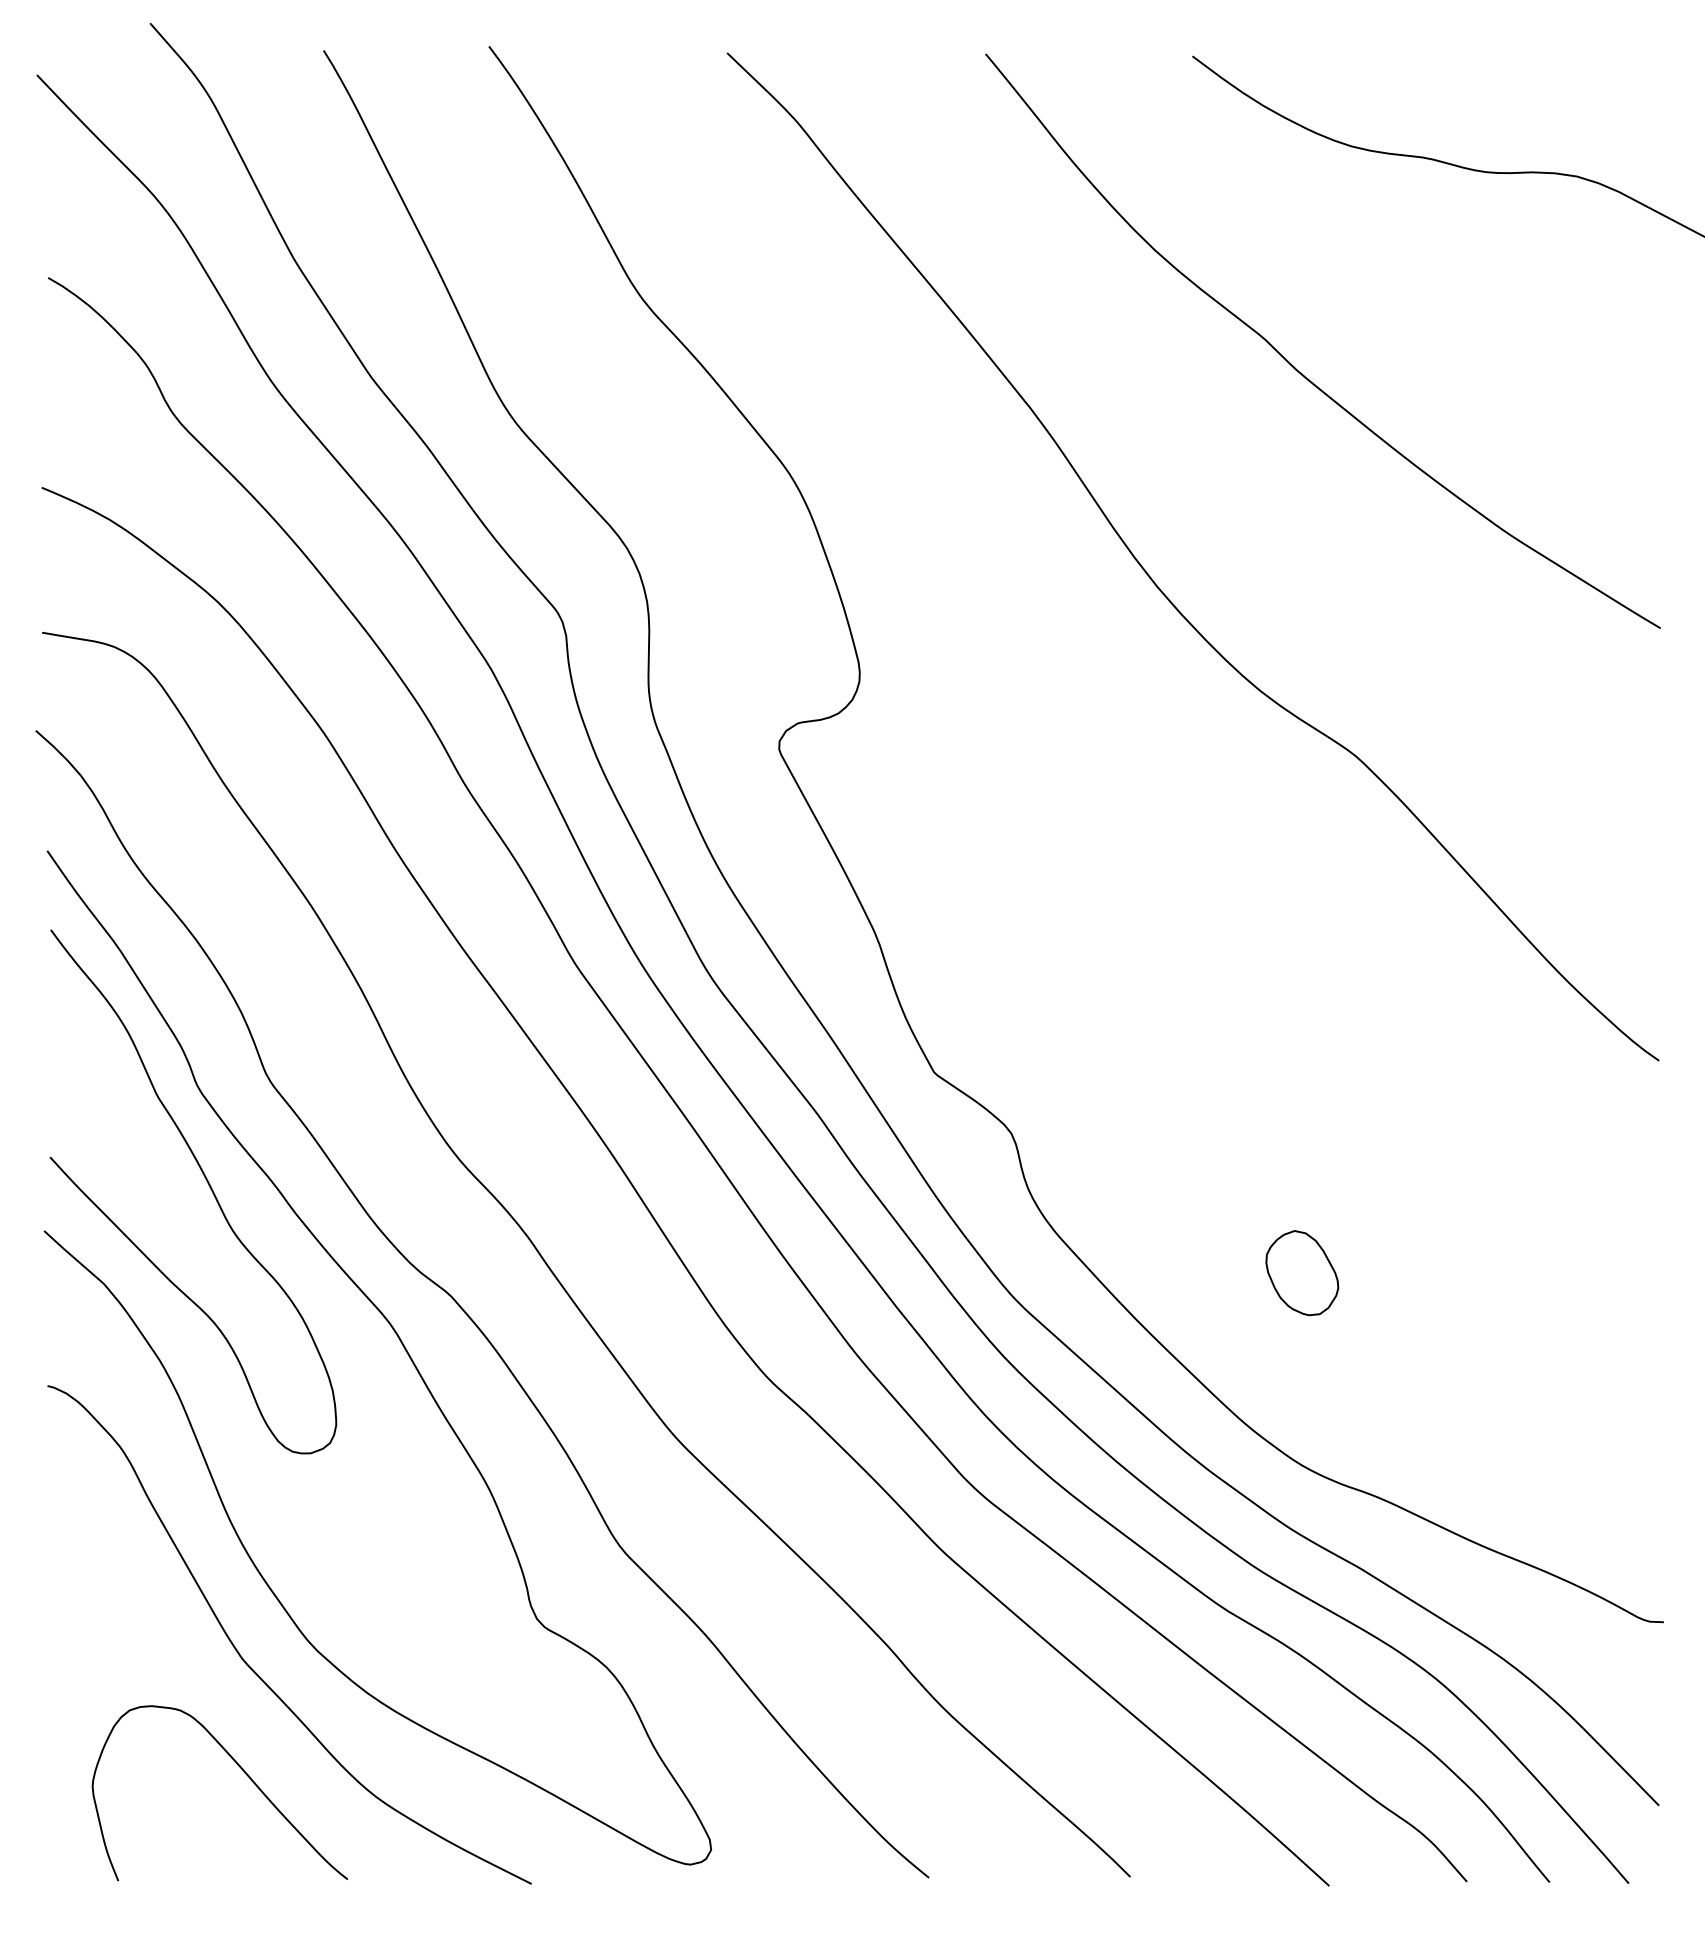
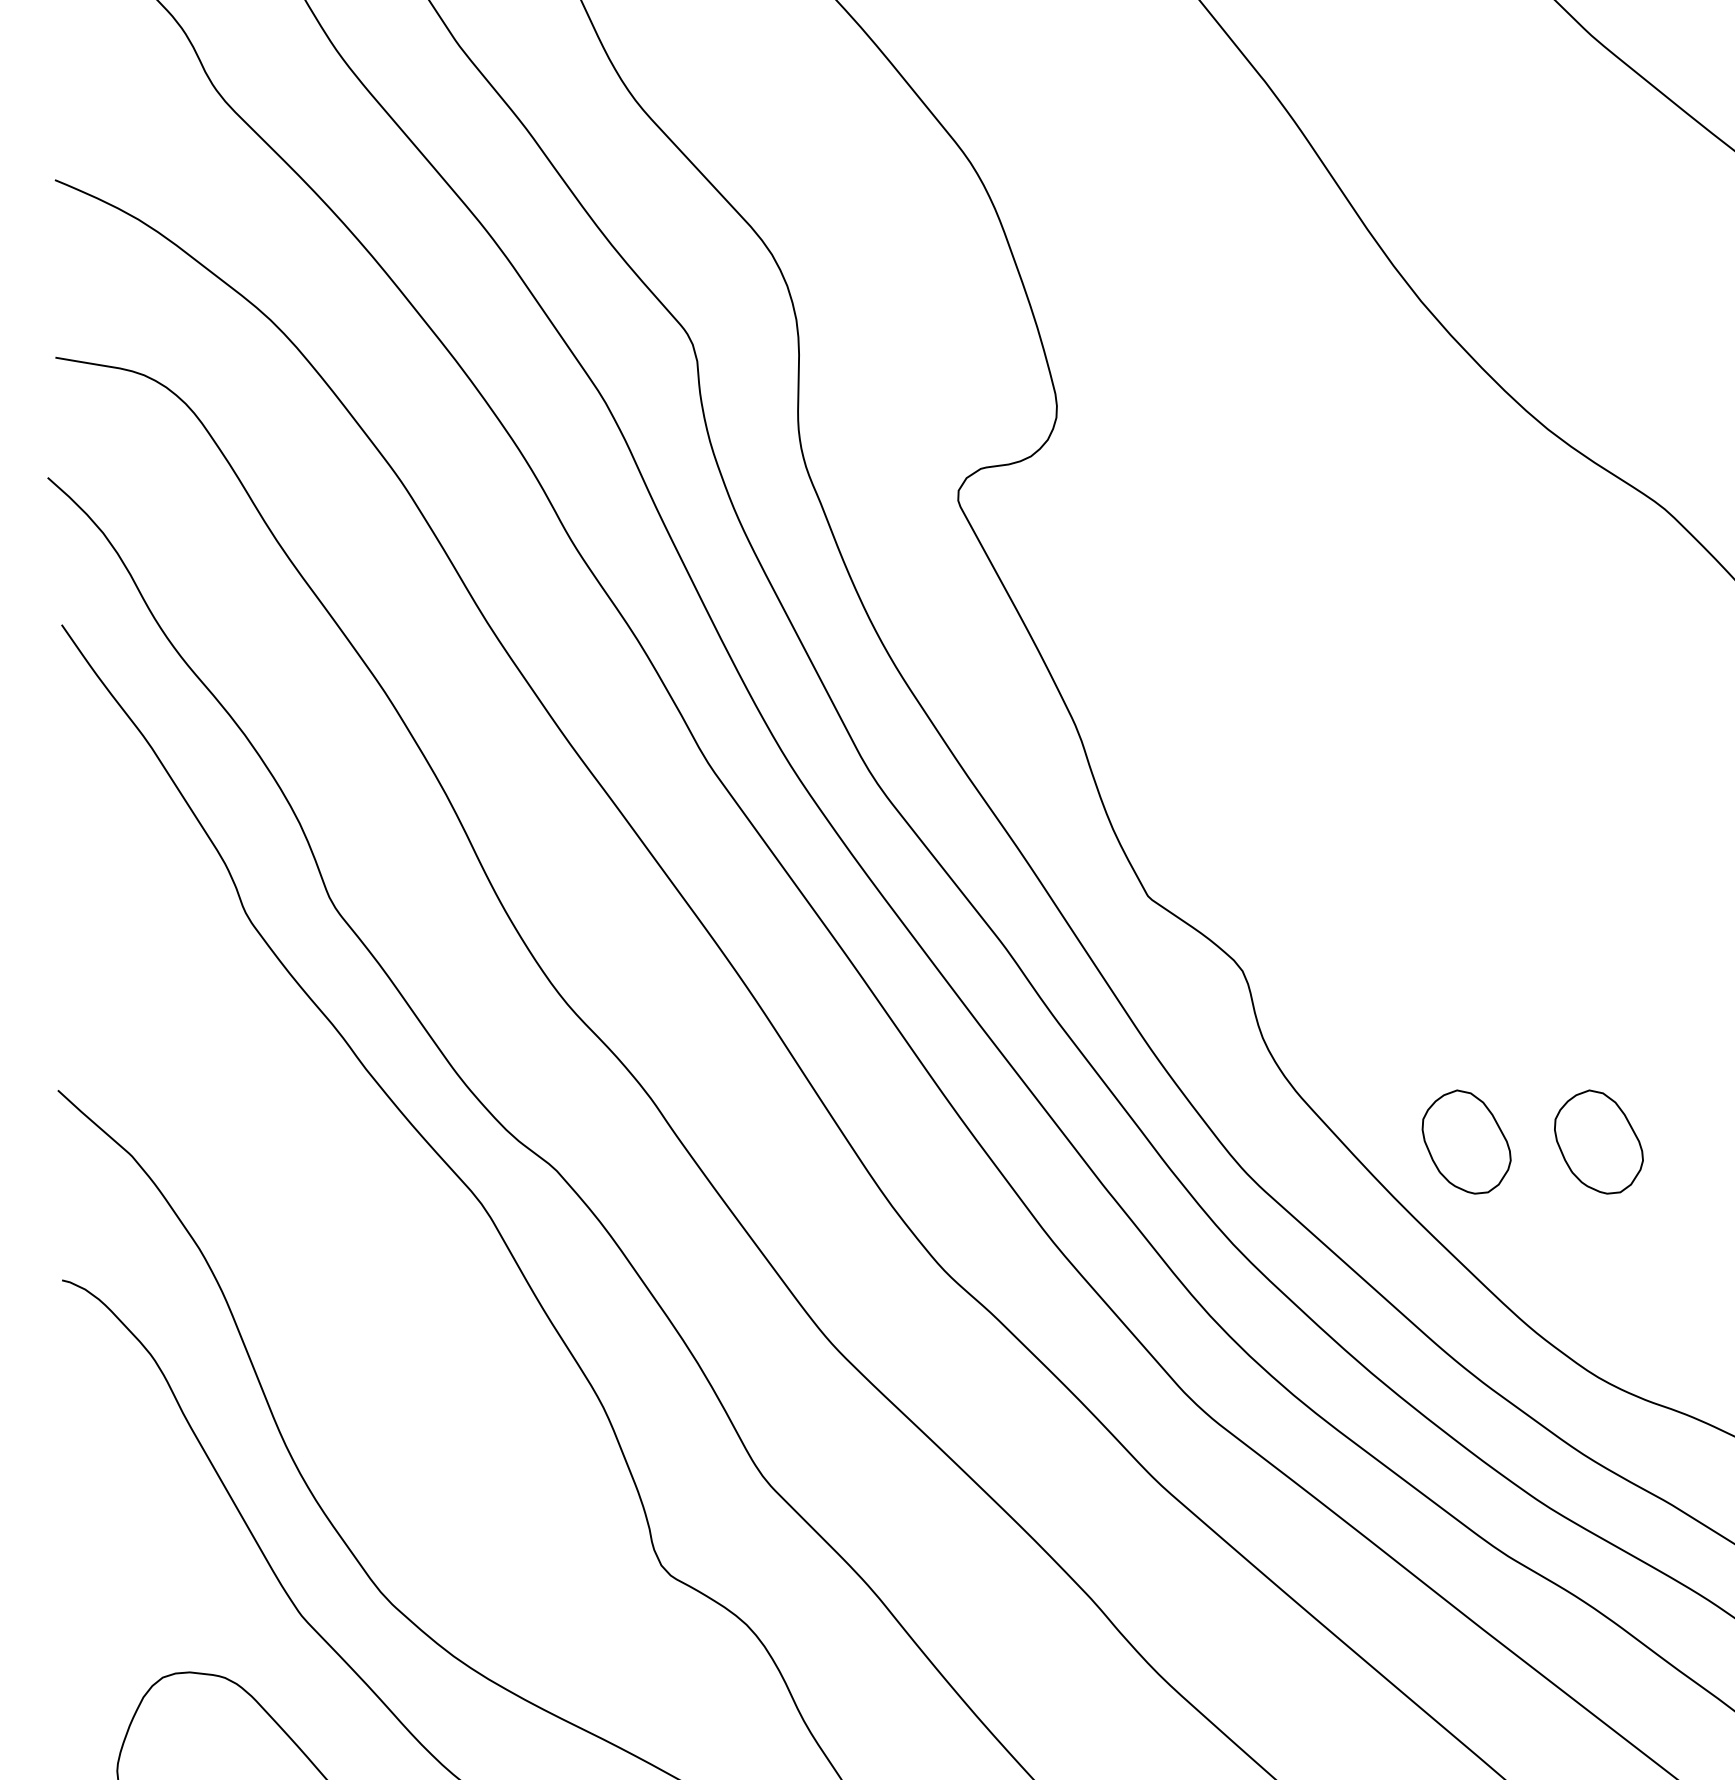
curve: (207, 1183) -> (257, 1032), removed
part: (1194, 1273) -> (1466, 1142), added

